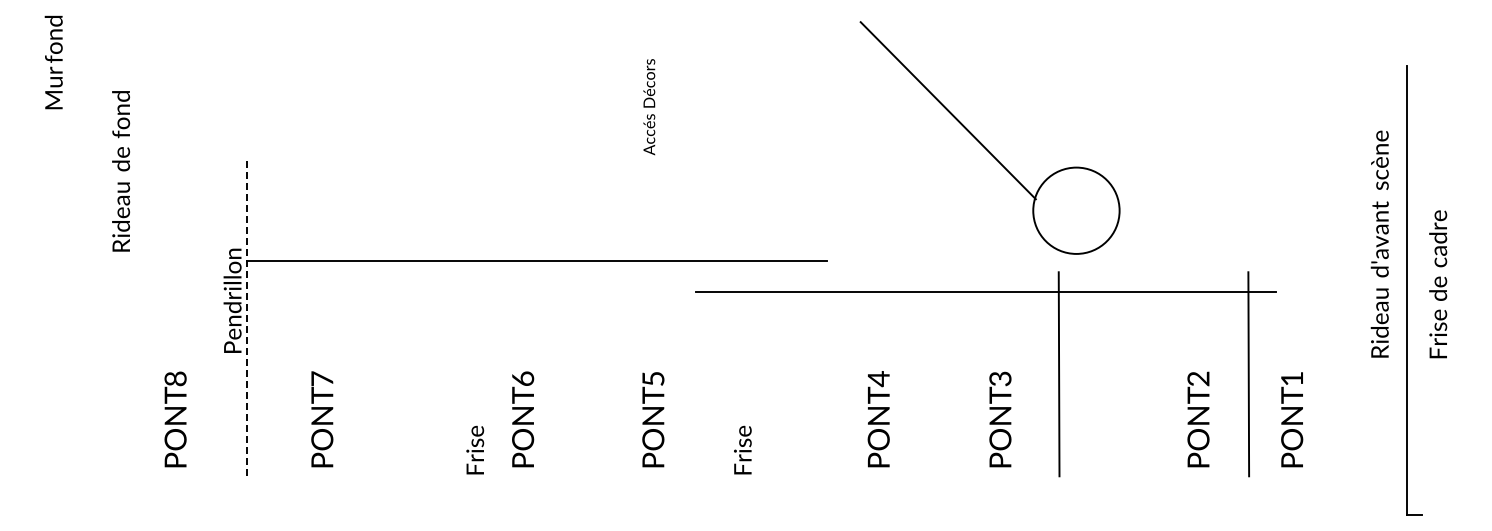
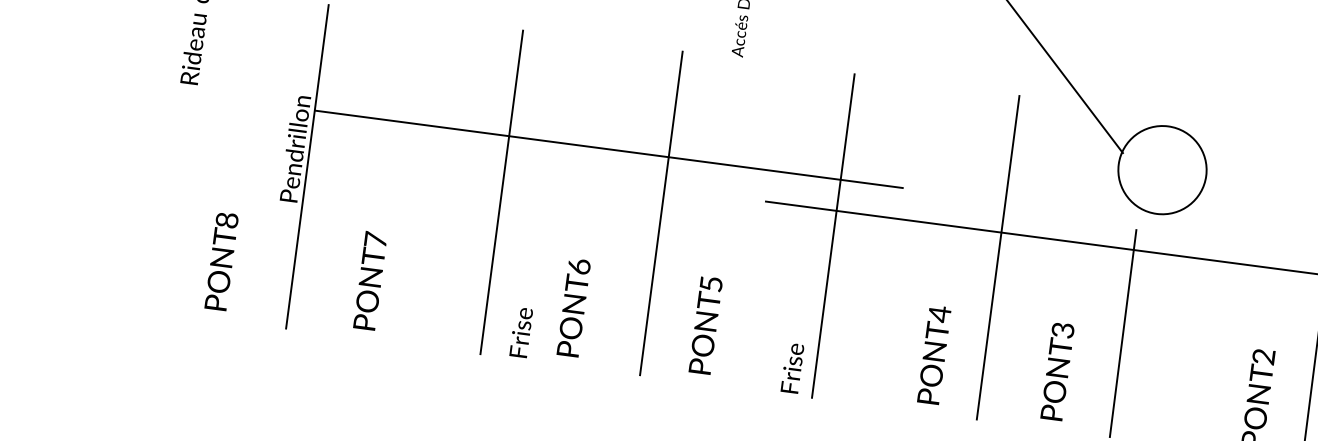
line: (246, 316) -> (307, 166), dashed -> solid
line: (438, 316) -> (501, 192), added
line: (595, 316) -> (660, 213), added
line: (765, 316) -> (833, 235), added
line: (928, 316) -> (998, 257), added

